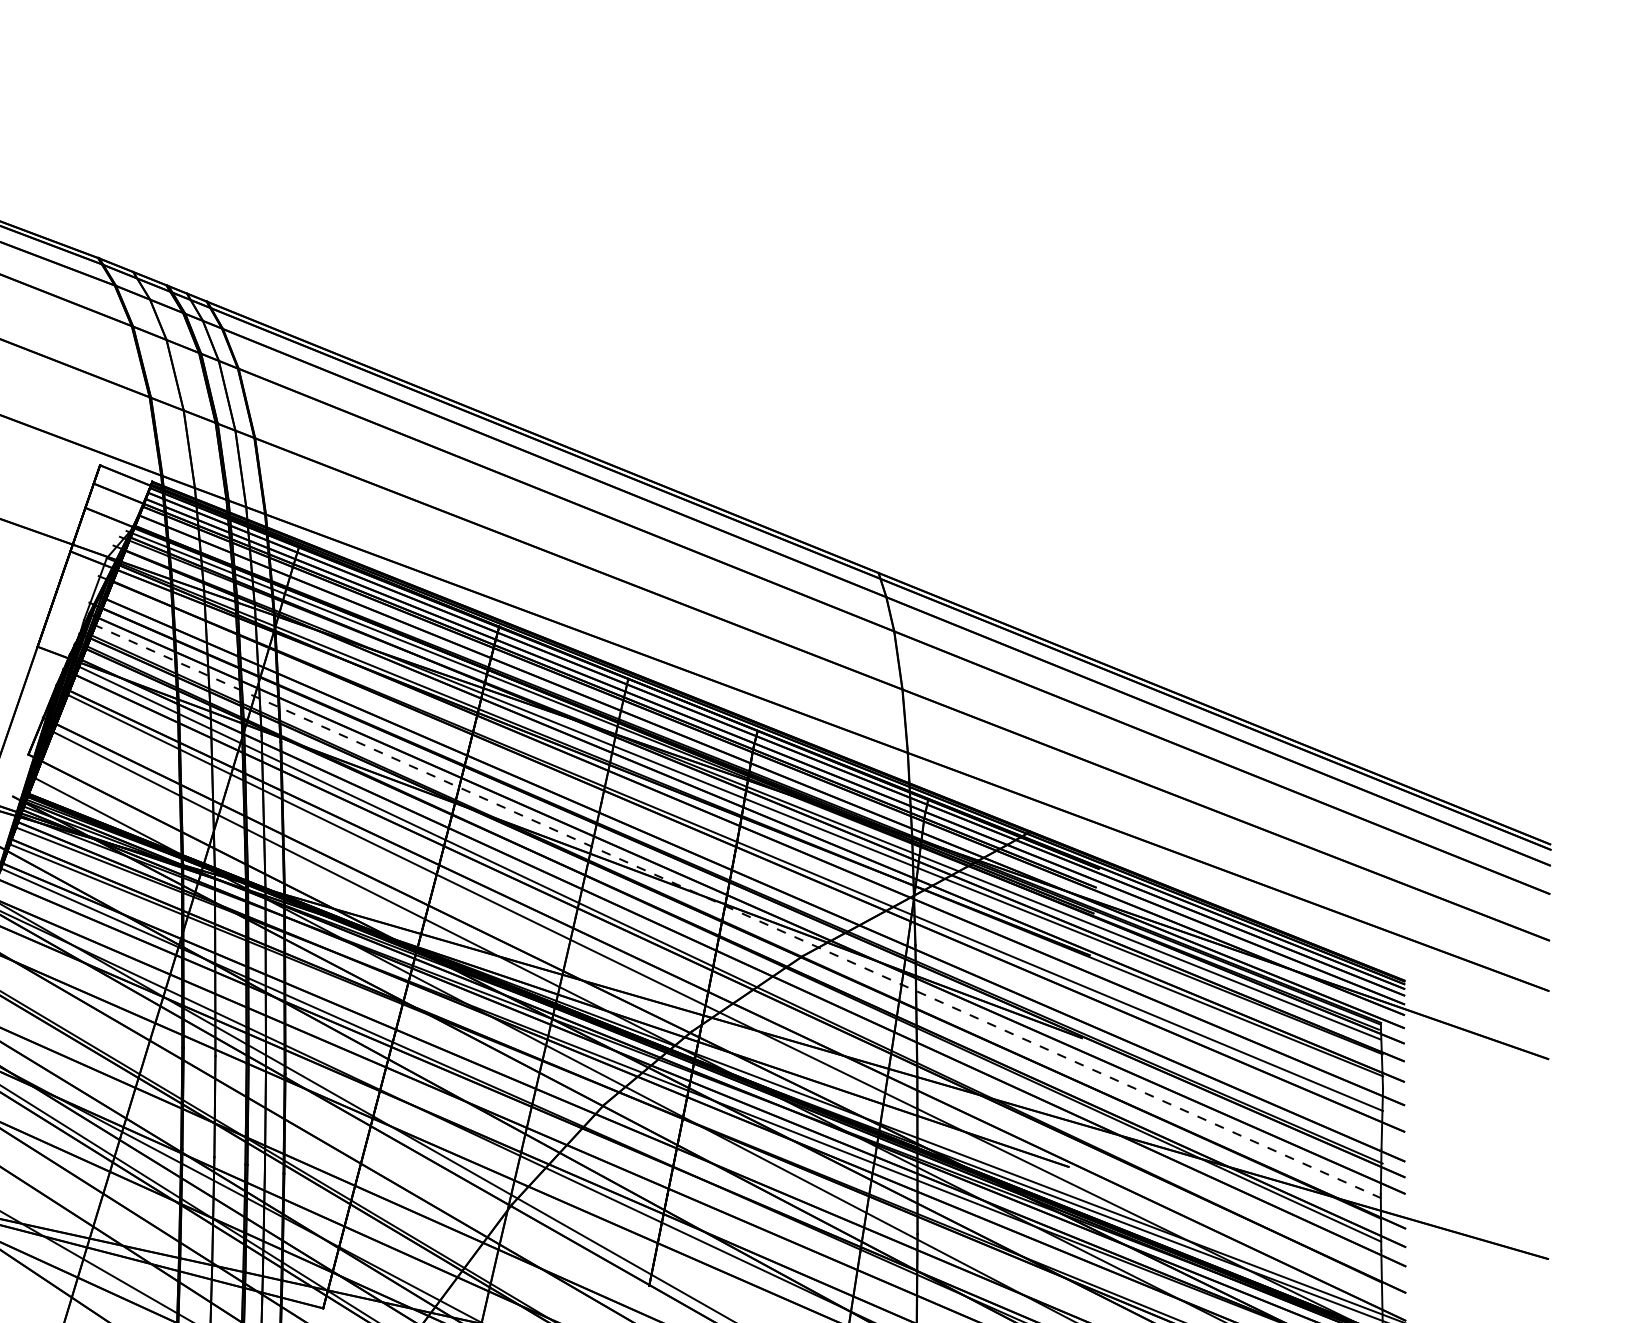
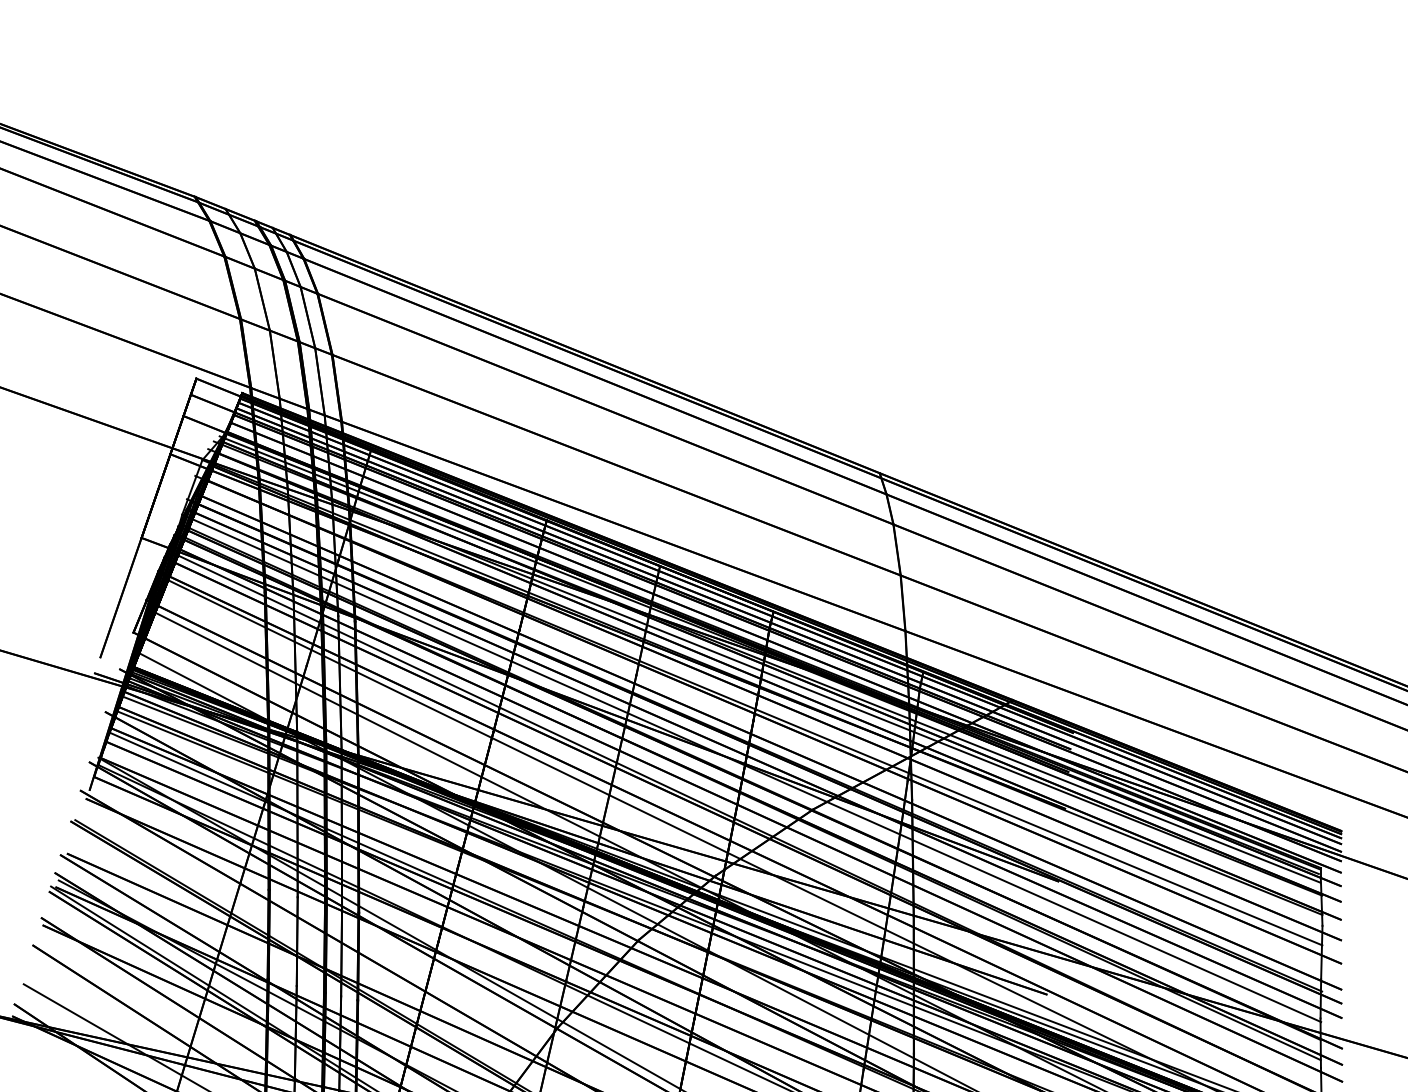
line: (732, 909) -> (751, 768), dashed -> solid

